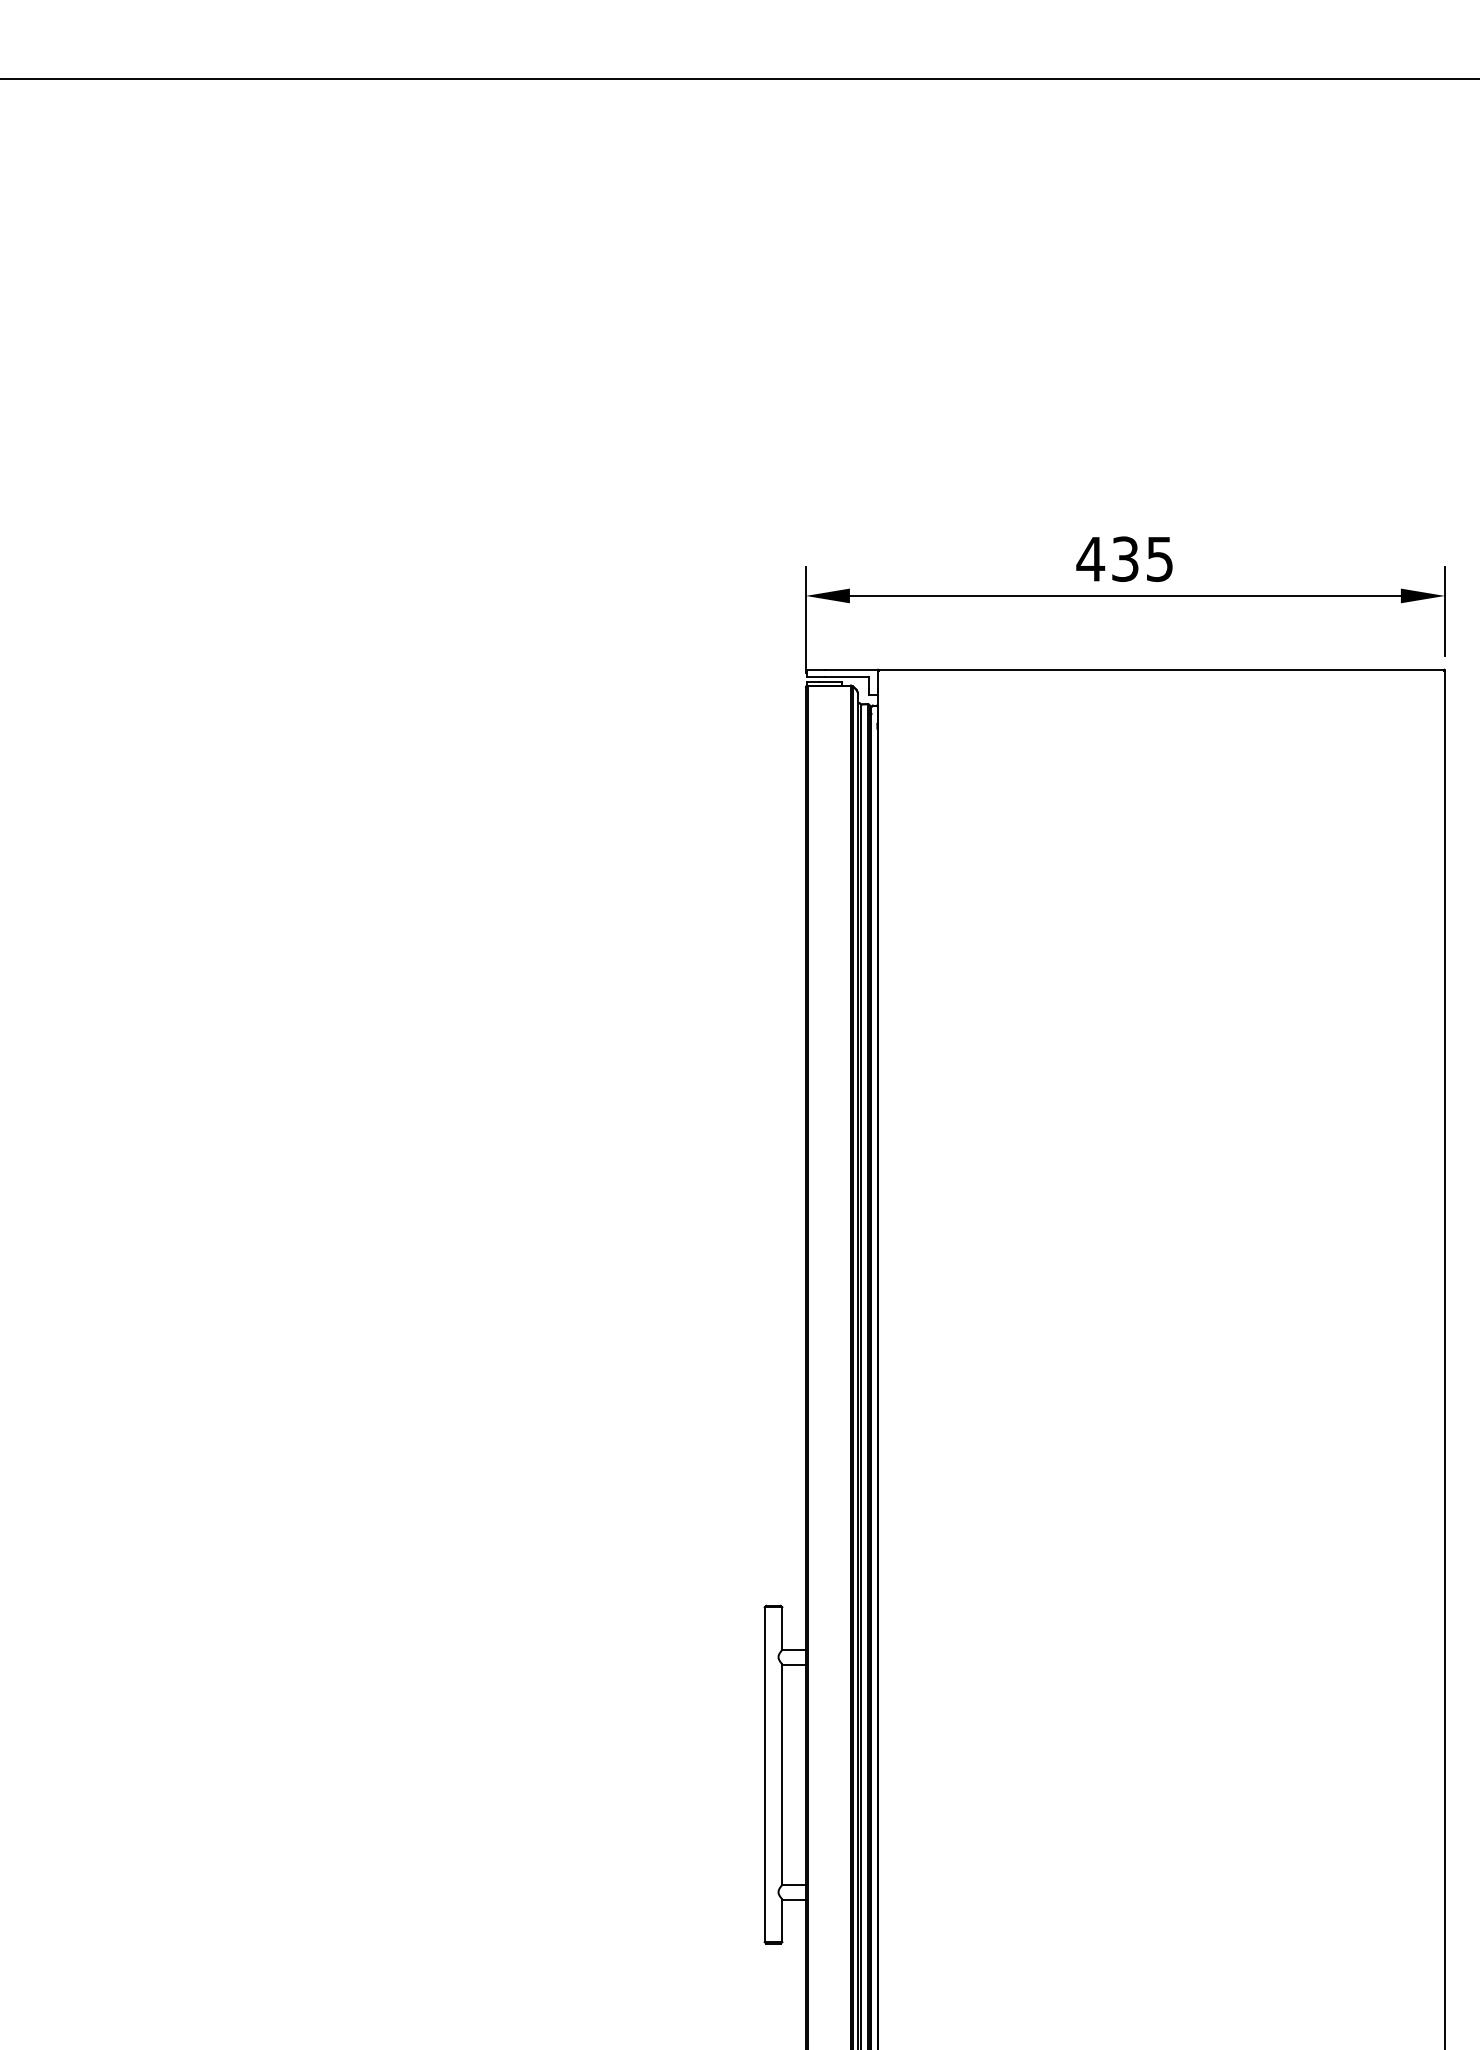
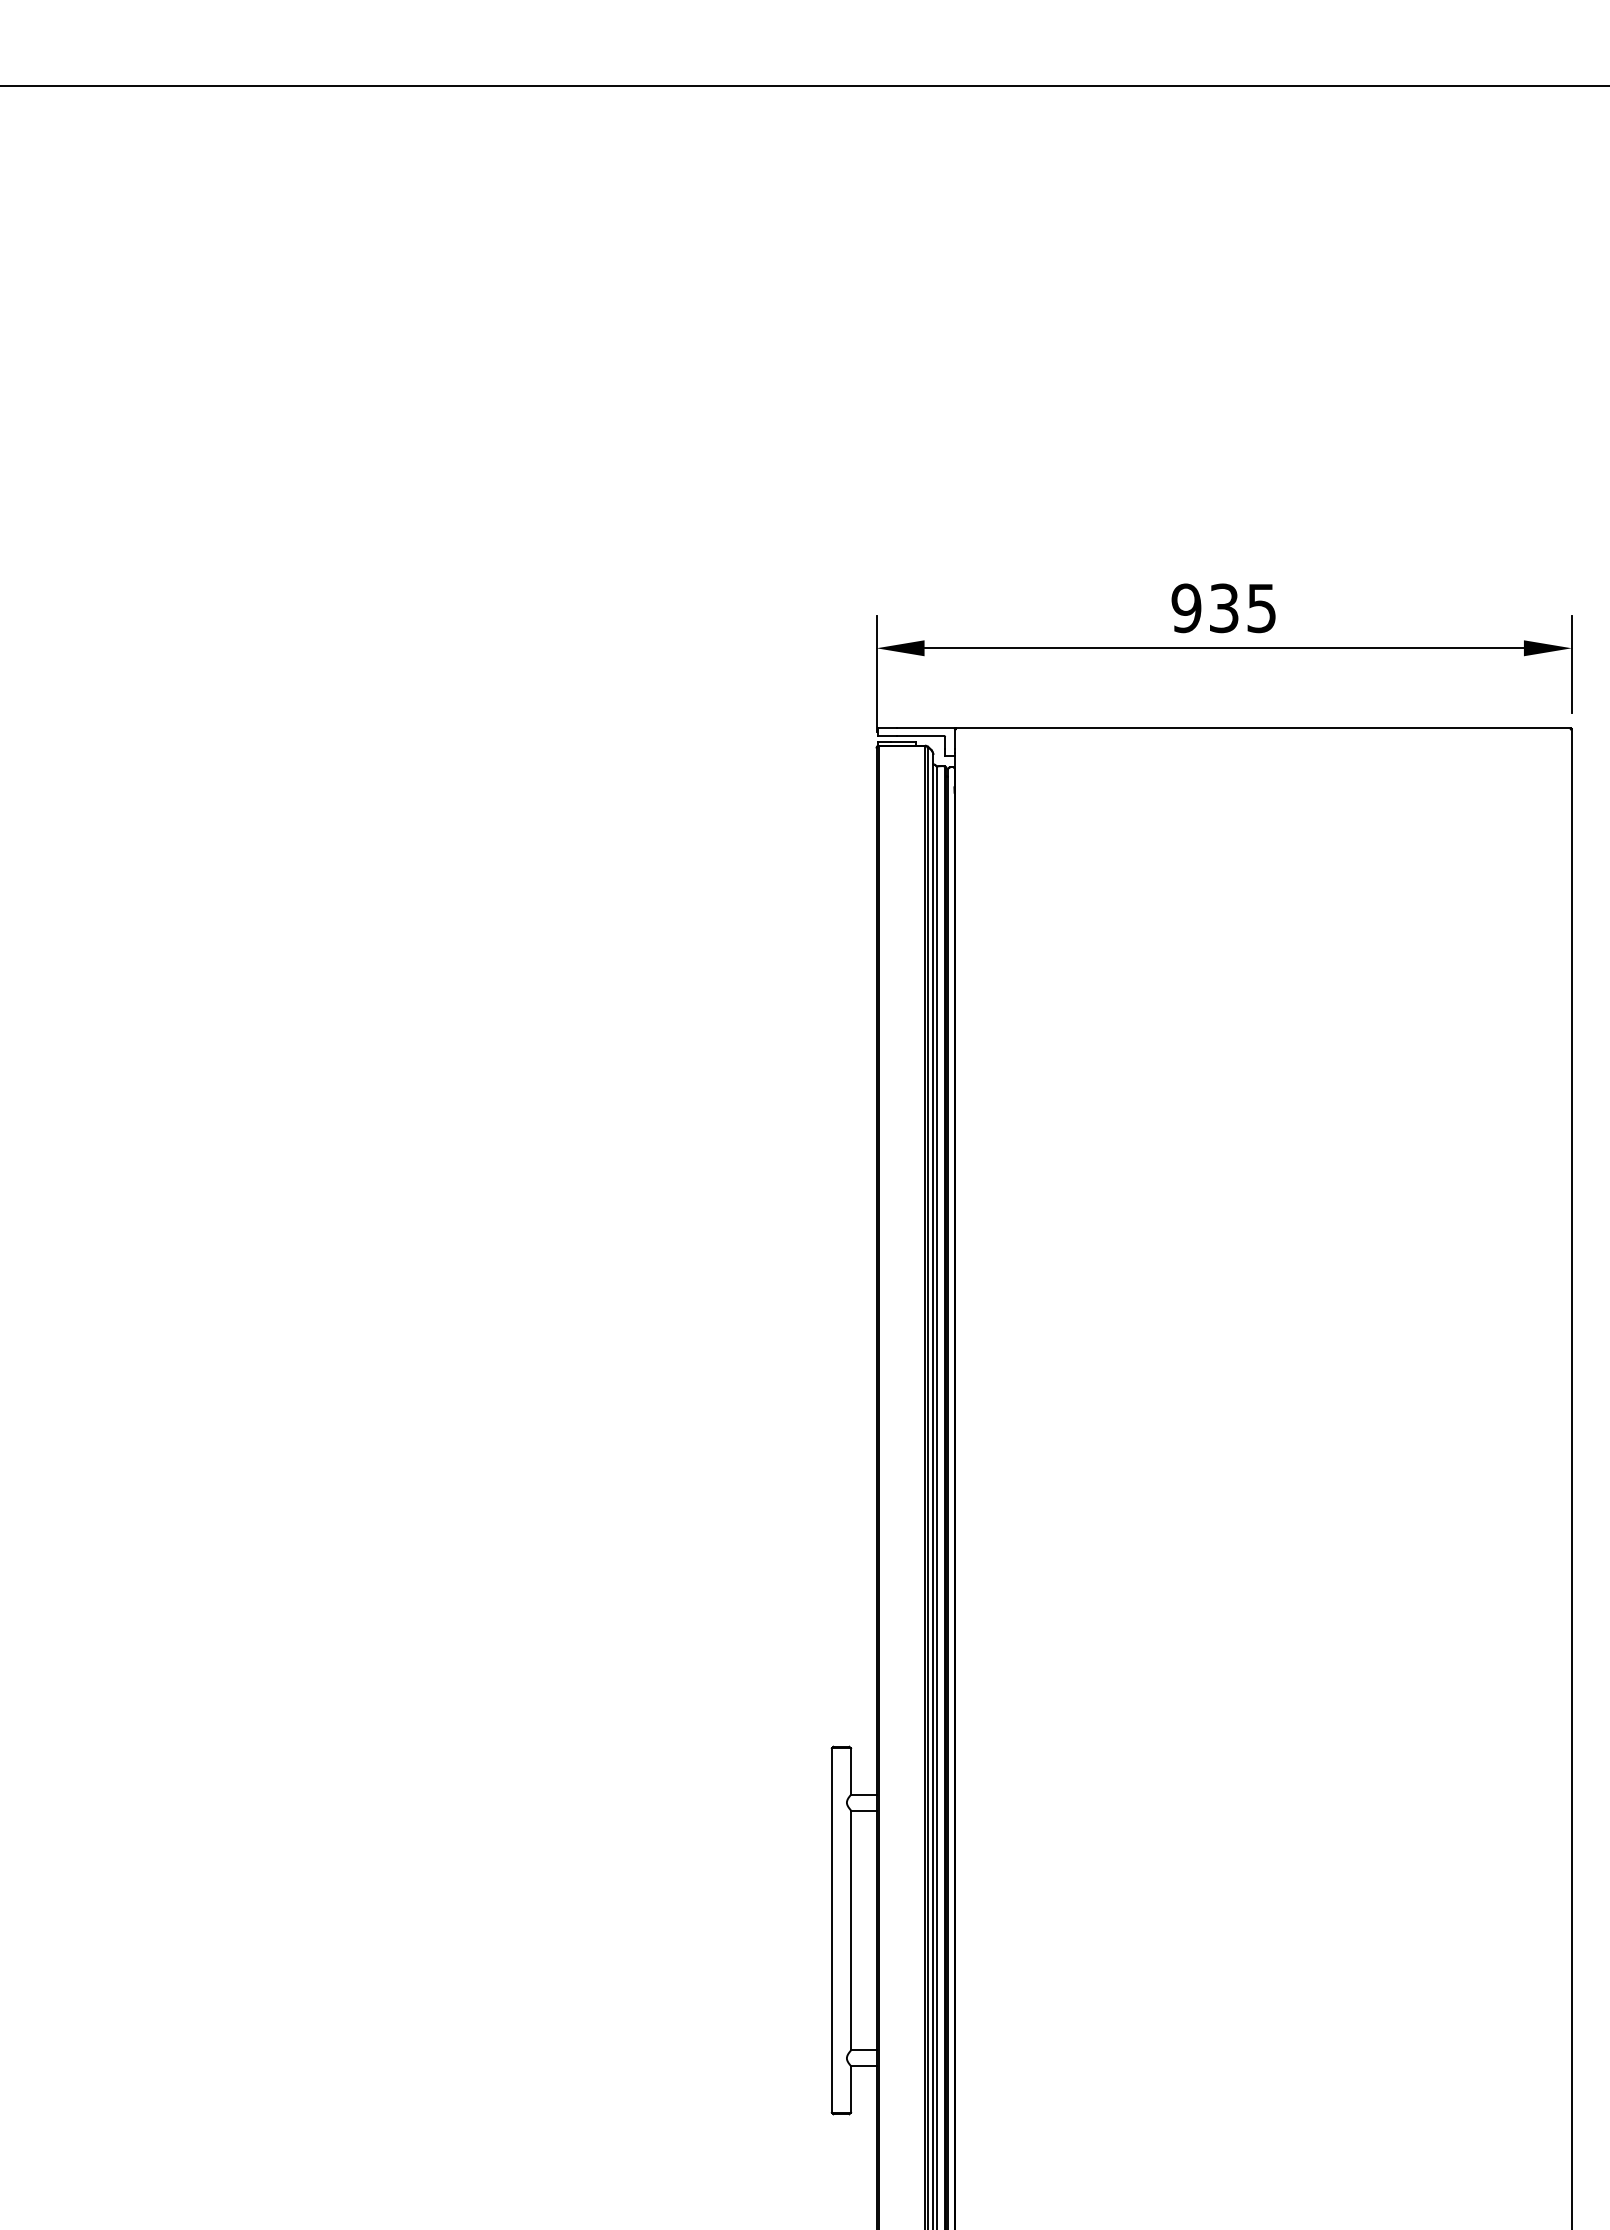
text: (1090, 559) -> (1186, 608), 435 -> 935

